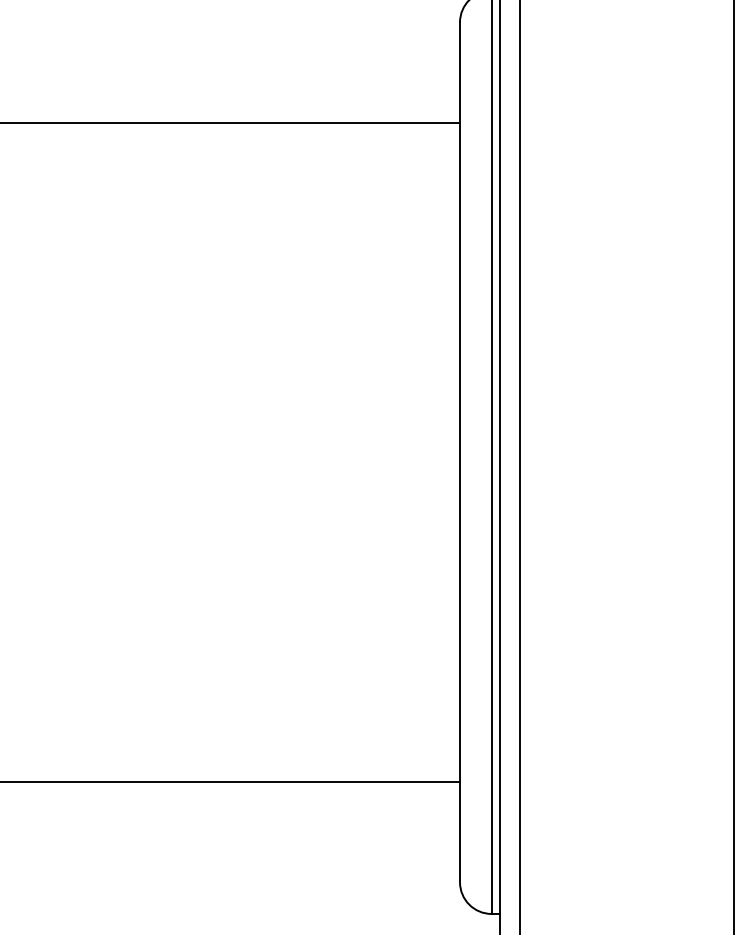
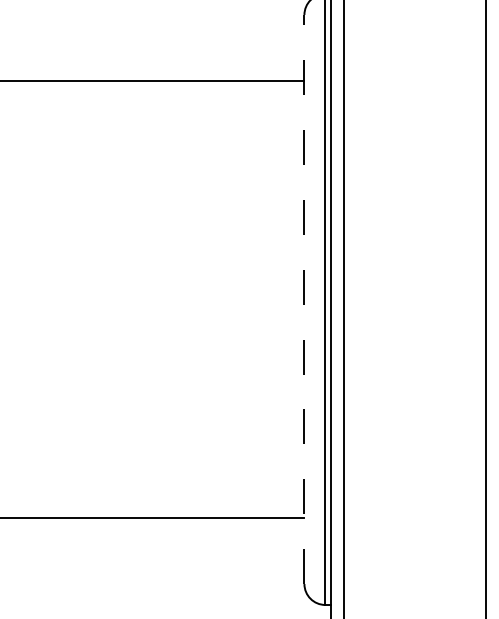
line: (460, 452) -> (304, 299), solid -> dashed

